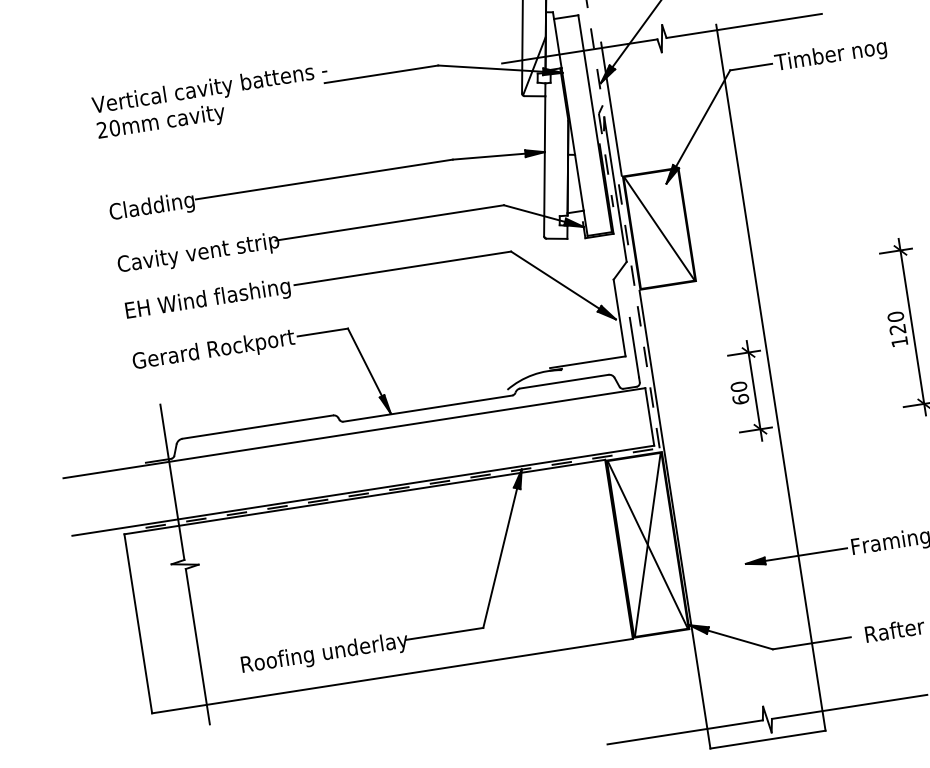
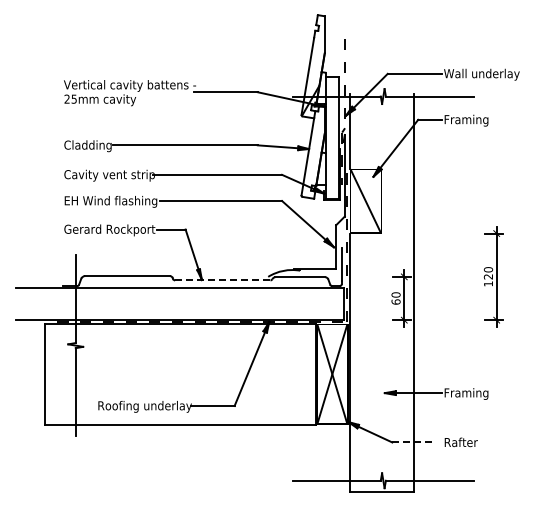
text: (830, 56) -> (474, 120), Timber nog -> Framing
text: (113, 127) -> (73, 98), 20mm -> 25mm
line: (427, 408) -> (222, 280), solid -> dashed
line: (812, 643) -> (414, 442), solid -> dashed

